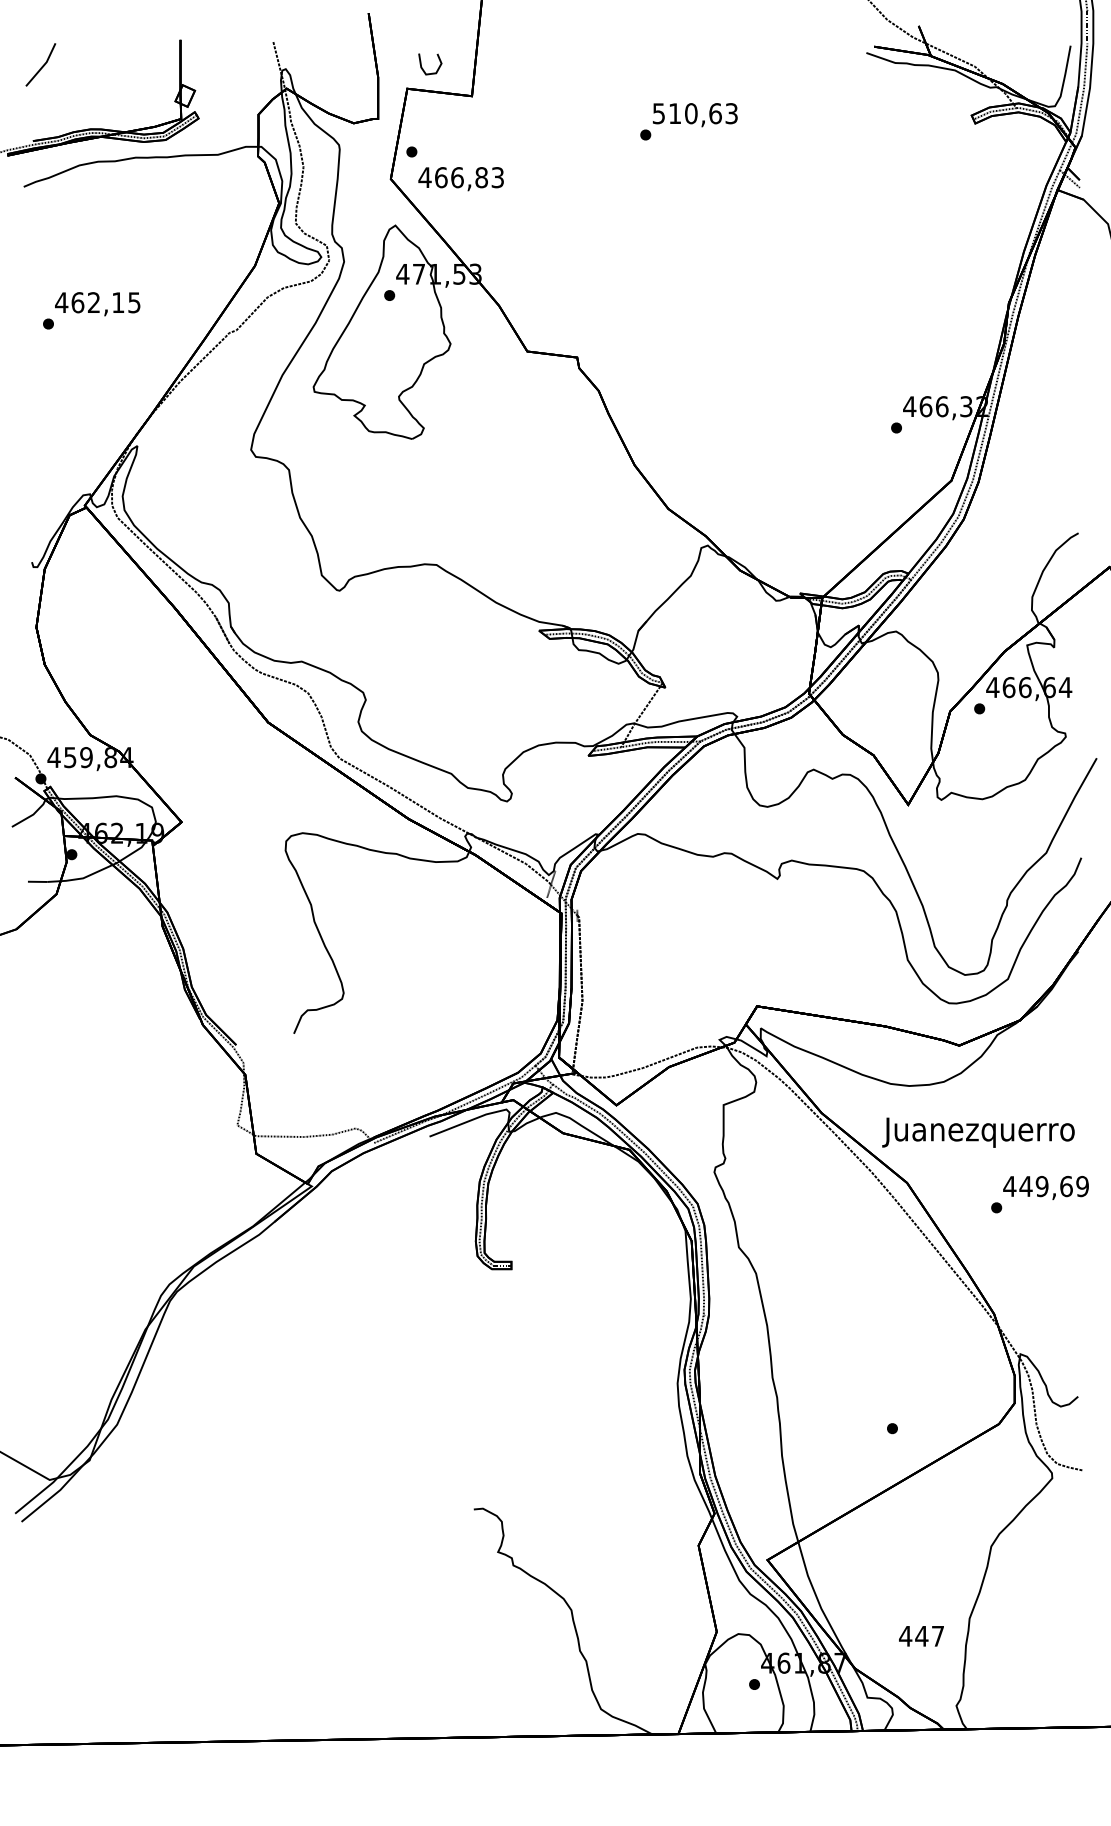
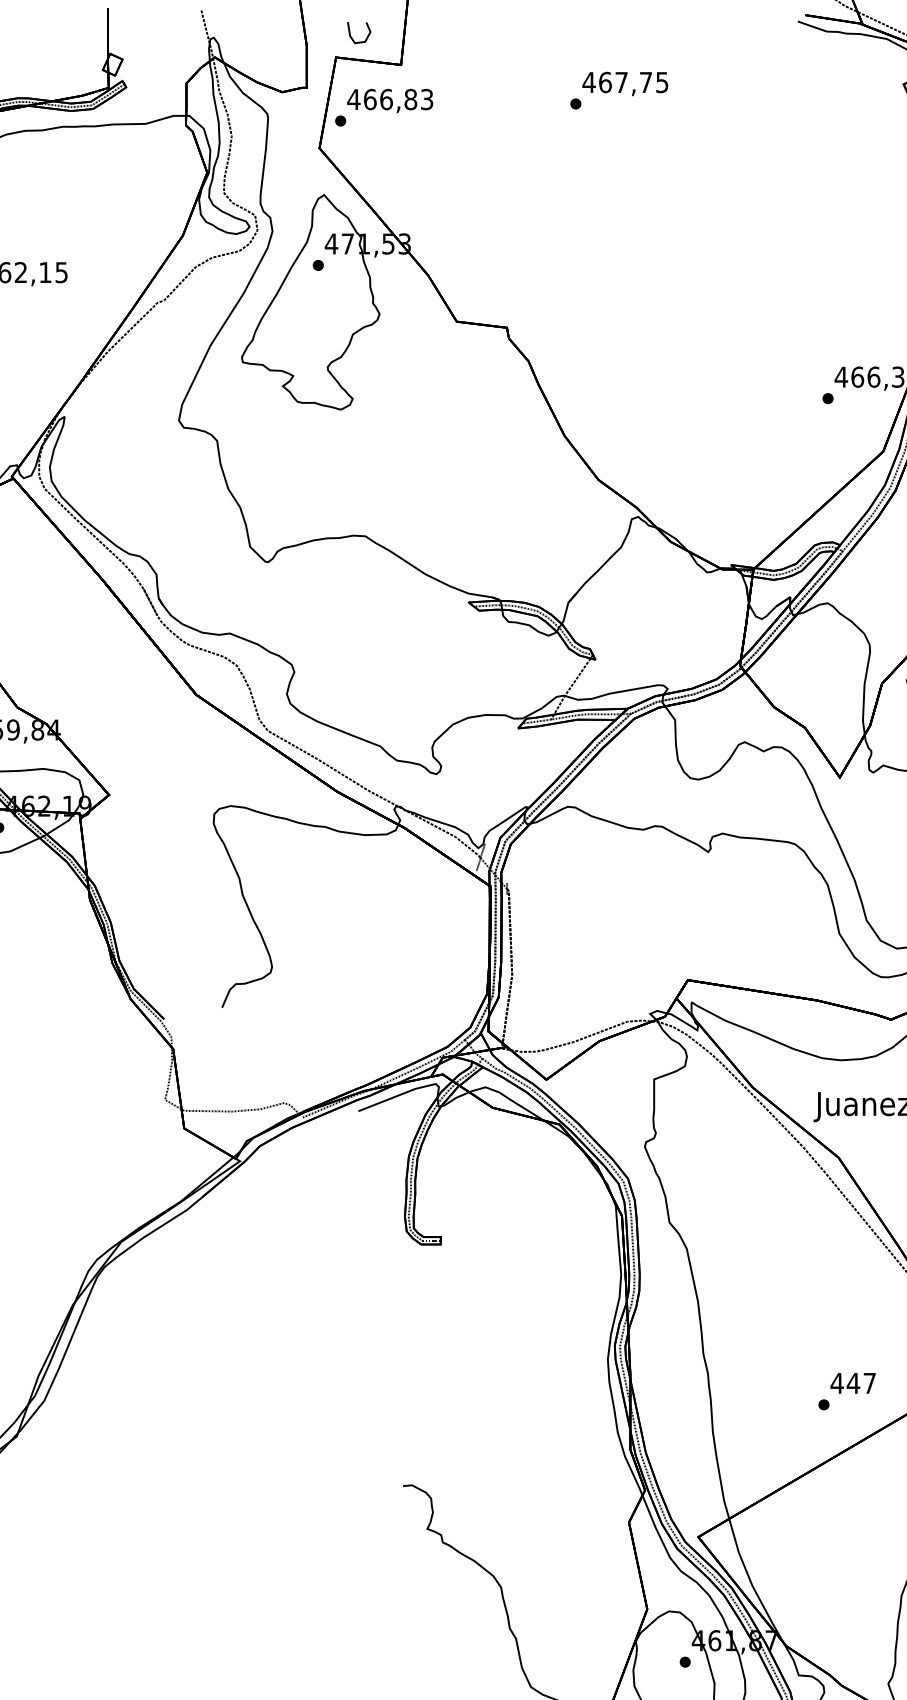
text: (694, 113) -> (624, 82), 510,63 -> 467,75
text: (460, 179) -> (389, 101), moved
text: (921, 1636) -> (853, 1383), moved

